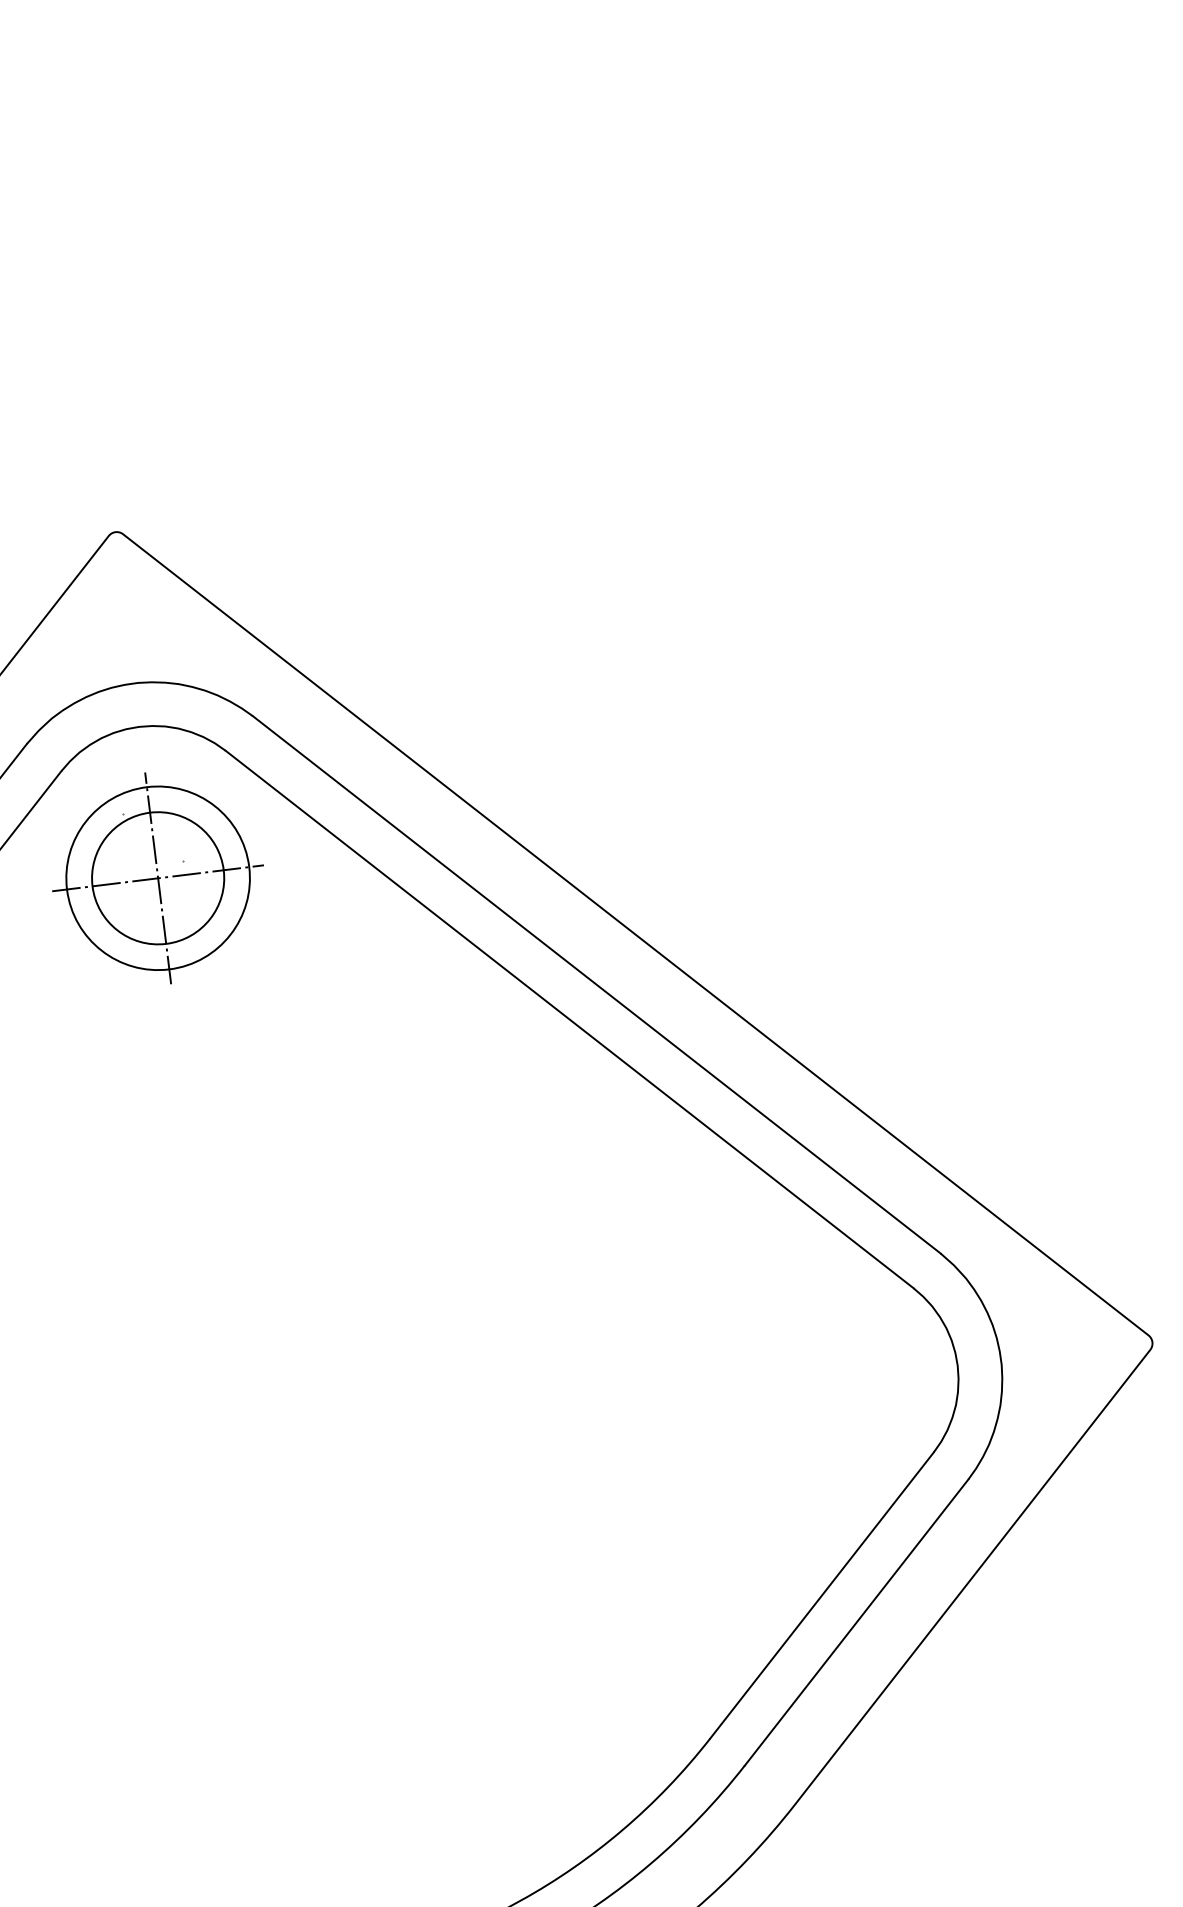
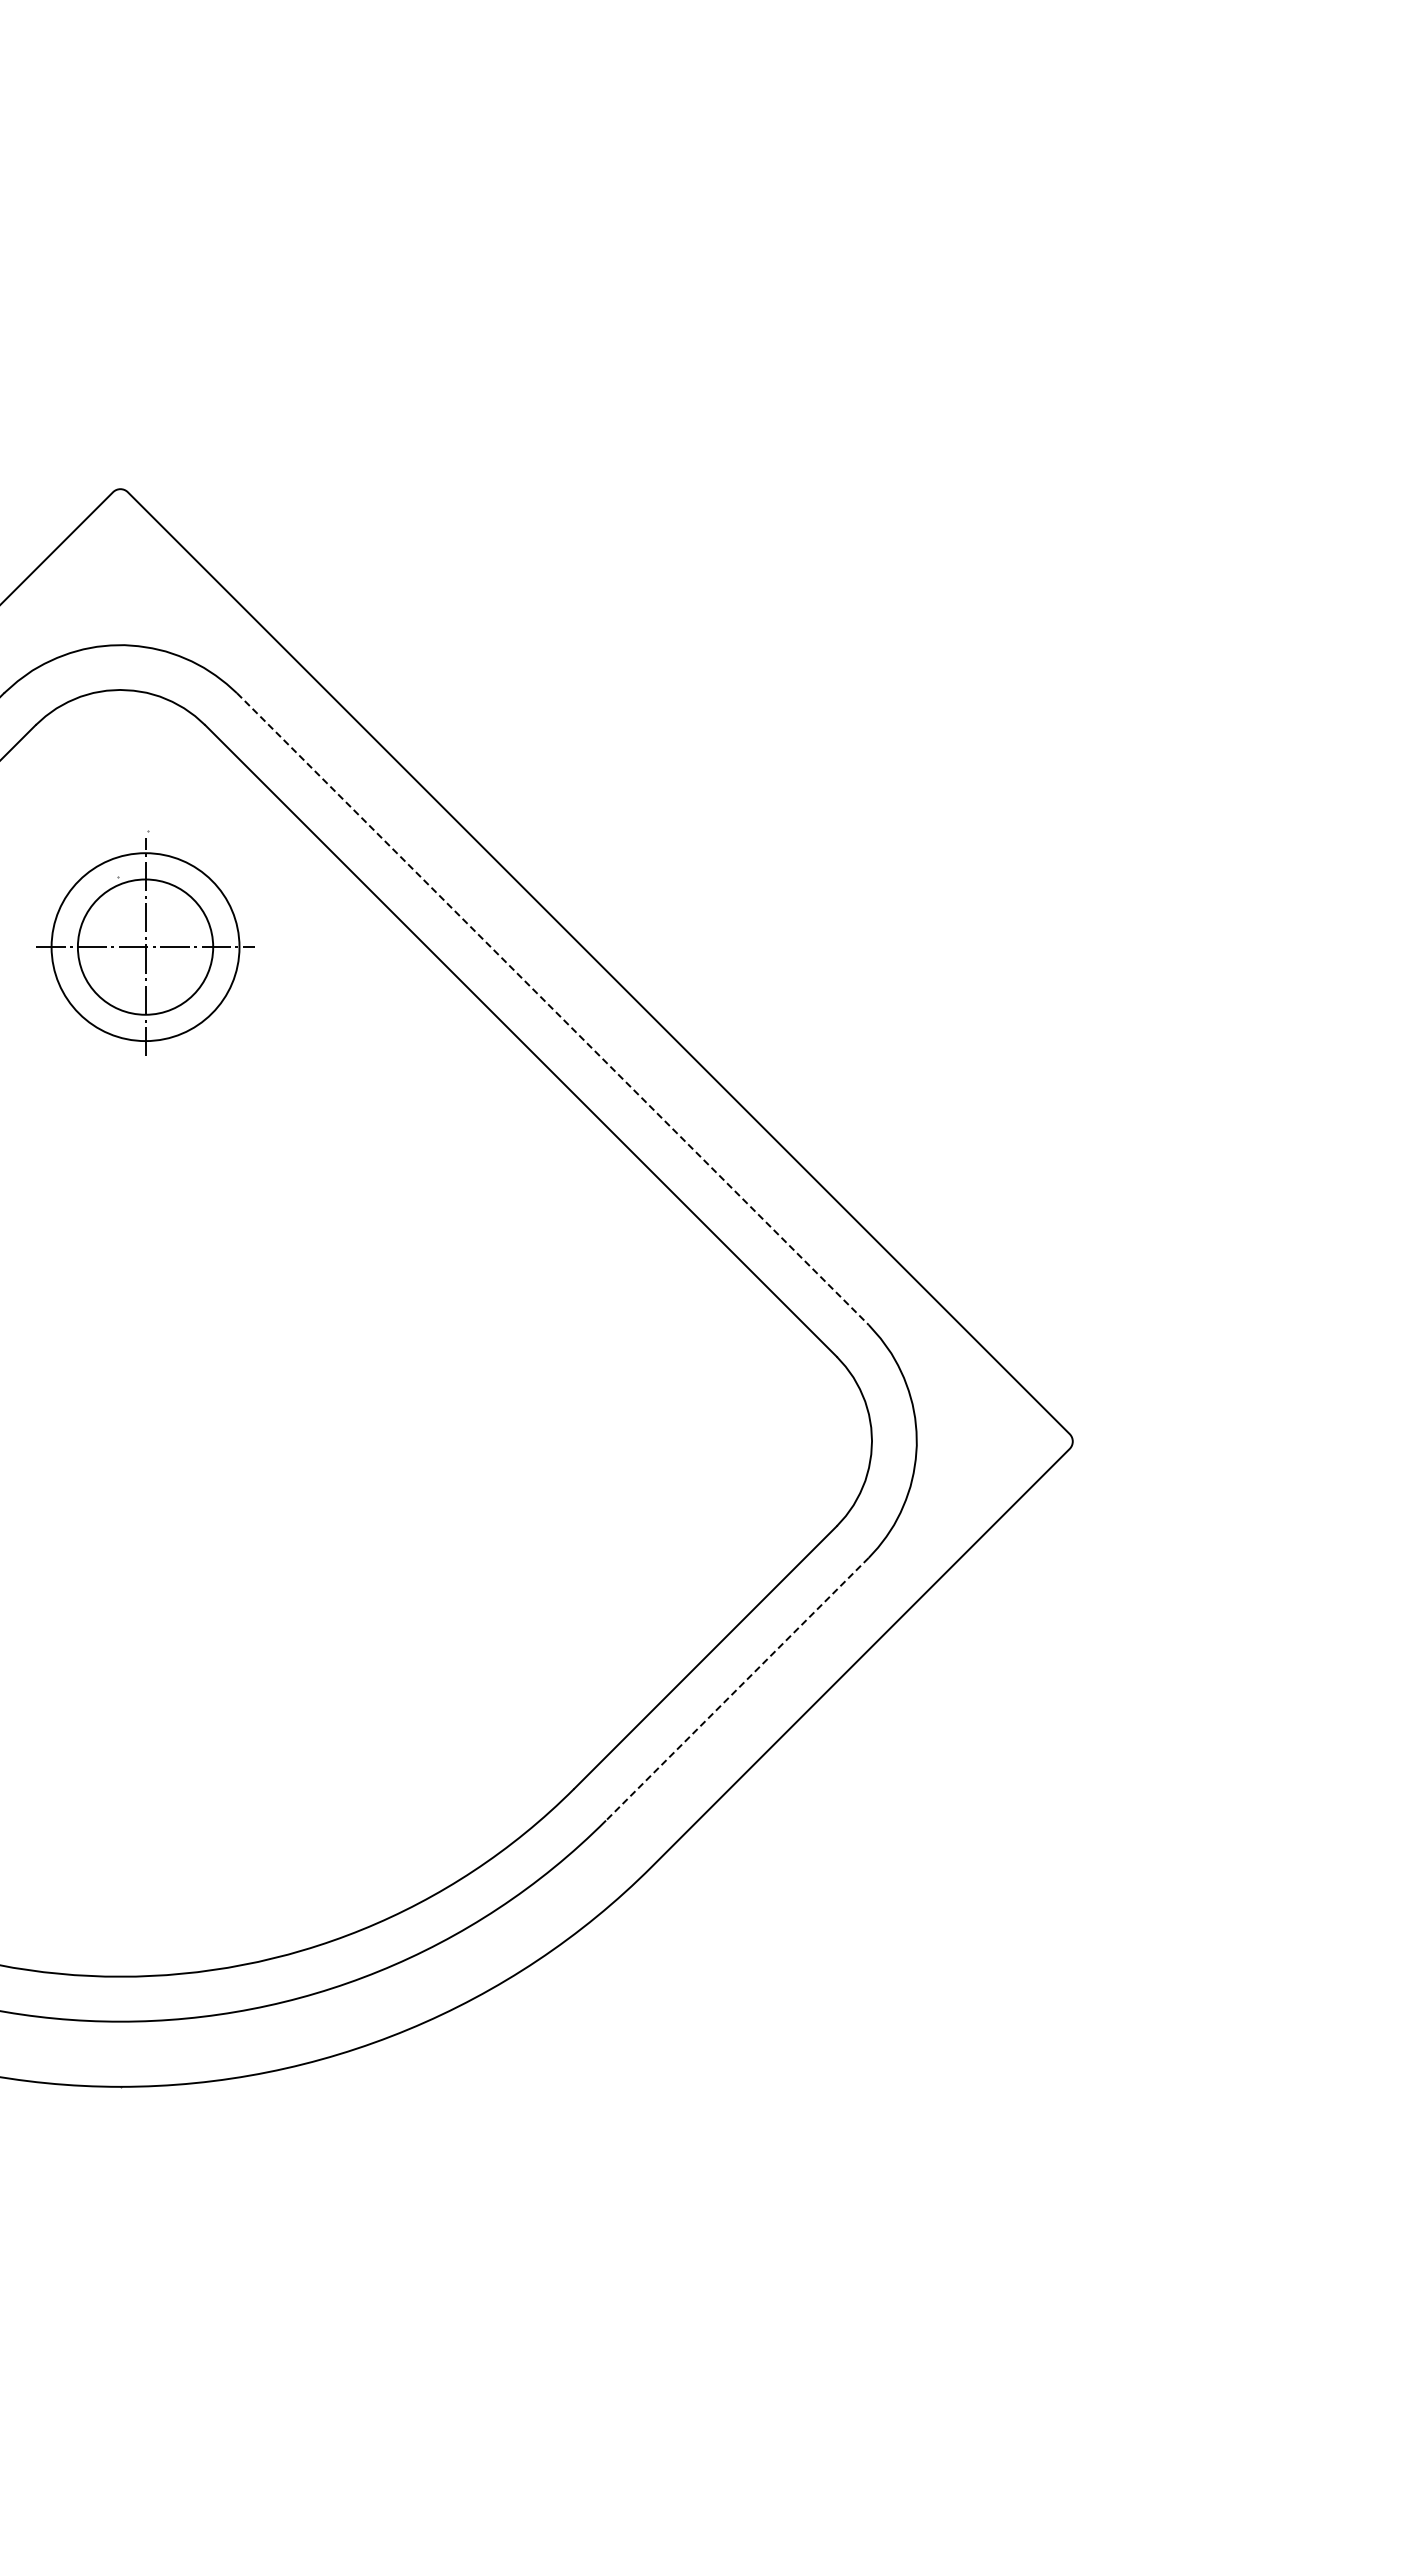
part: (158, 877) -> (145, 946), moved
line: (596, 985) -> (552, 1009), solid -> dashed
line: (856, 1622) -> (737, 1689), solid -> dashed

